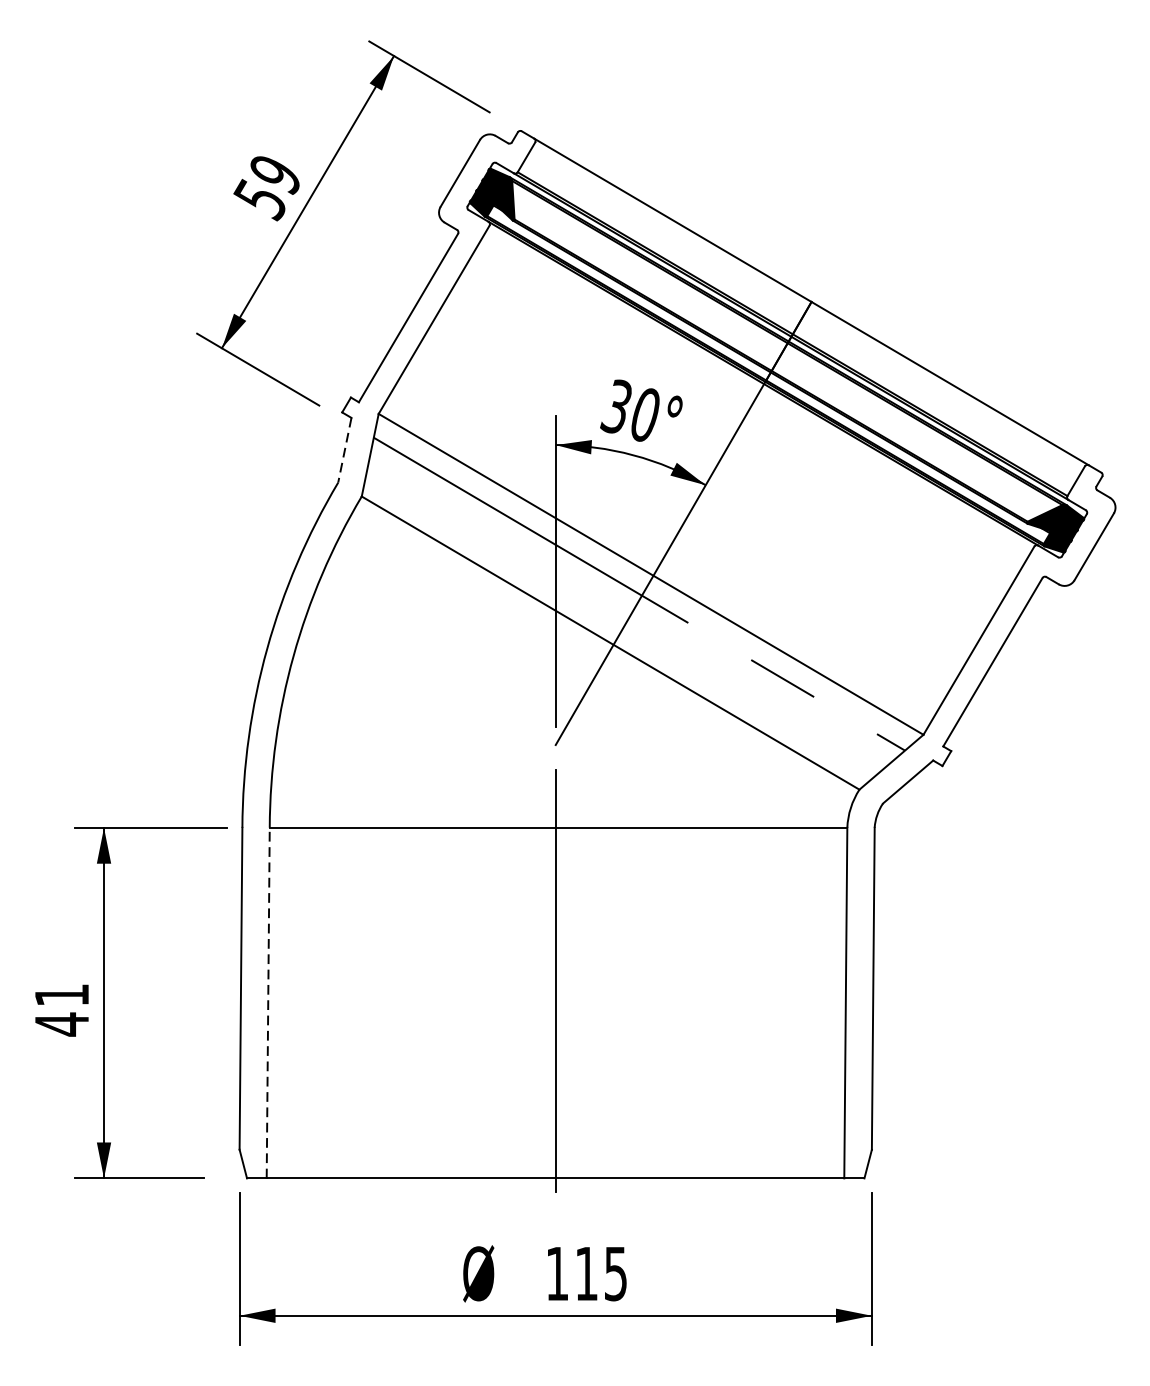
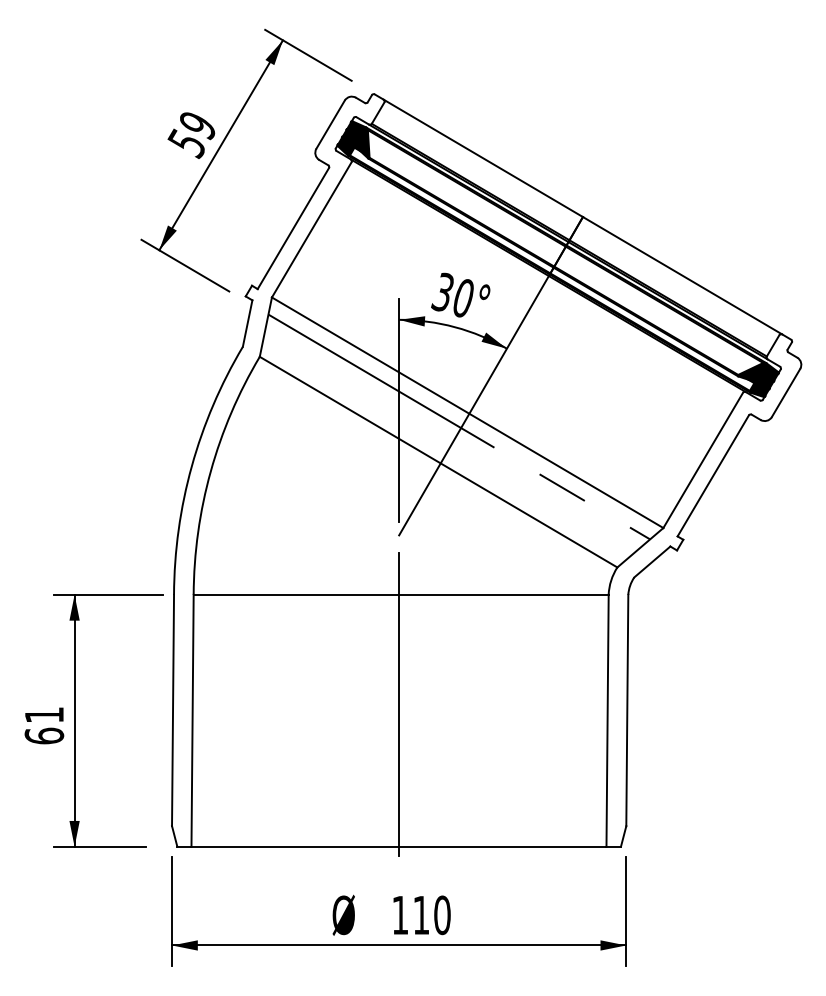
line: (344, 450) -> (247, 323), dashed -> solid
line: (268, 1002) -> (192, 720), dashed -> solid
text: (62, 1023) -> (44, 735), 41 -> 61
text: (616, 1274) -> (442, 915), 115 -> 110

